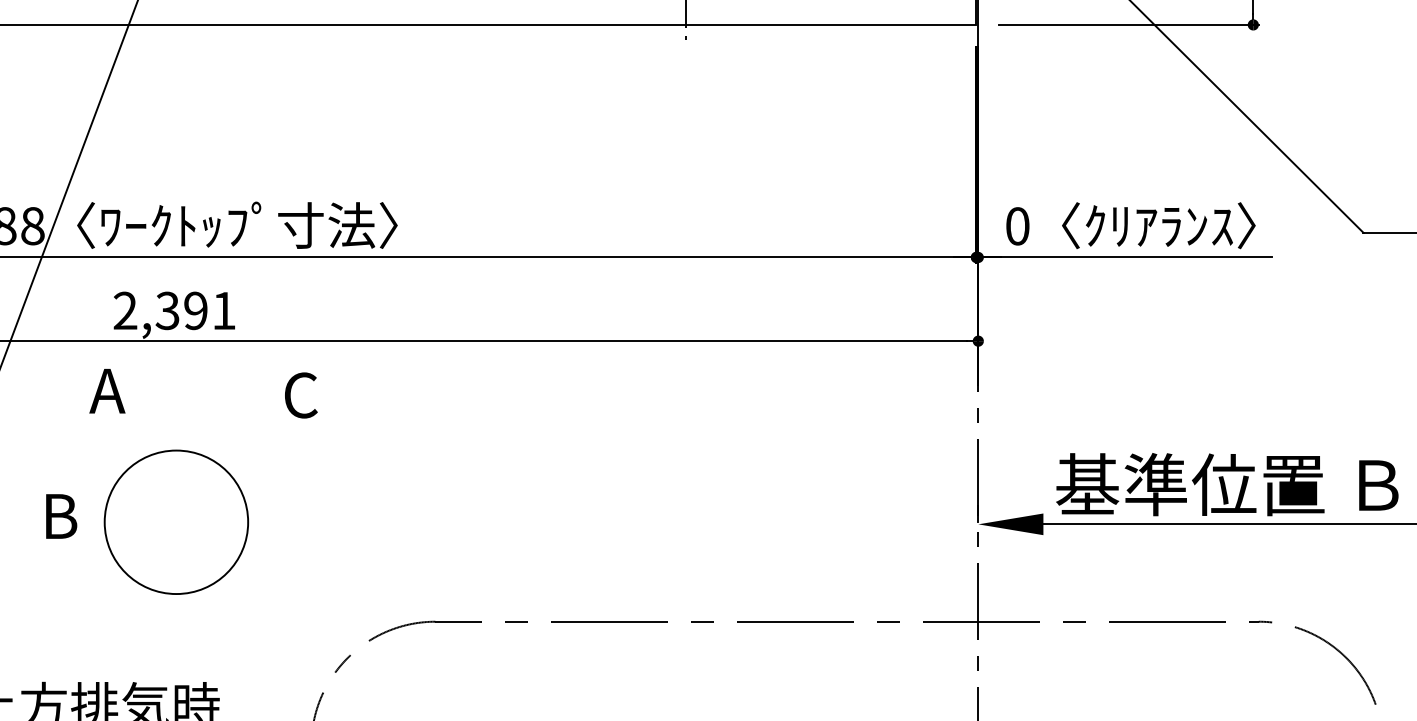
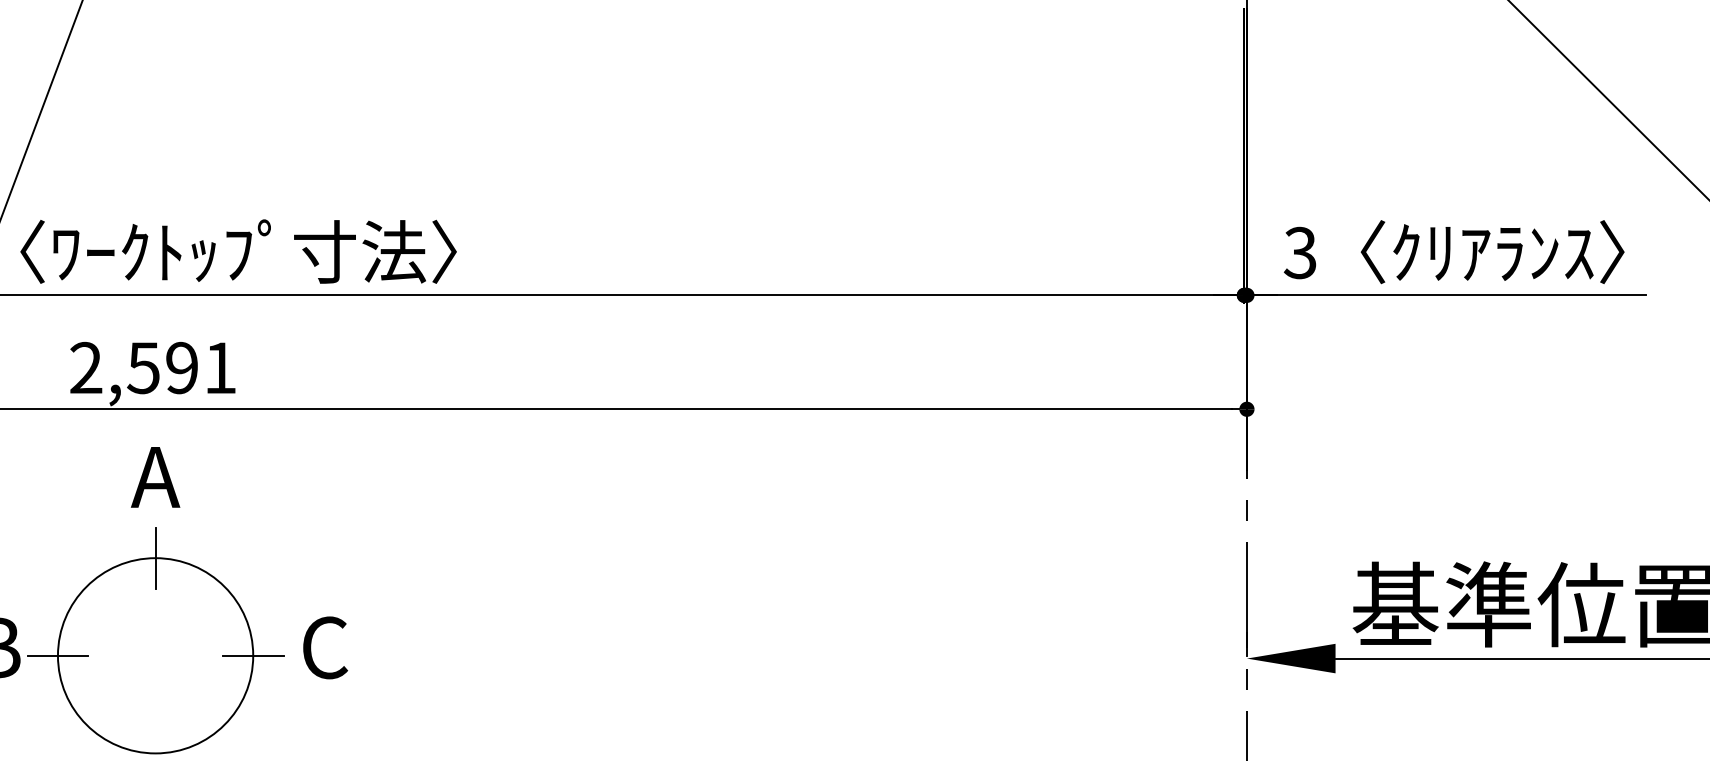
text: (1017, 226) -> (1300, 253), 0 -> 3
text: (167, 310) -> (143, 367), 2,391 -> 2,591
text: (107, 391) -> (155, 477), moved
text: (301, 395) -> (325, 647), moved
line: (176, 450) -> (155, 558), added
line: (104, 522) -> (57, 656), added
line: (247, 522) -> (252, 656), added

